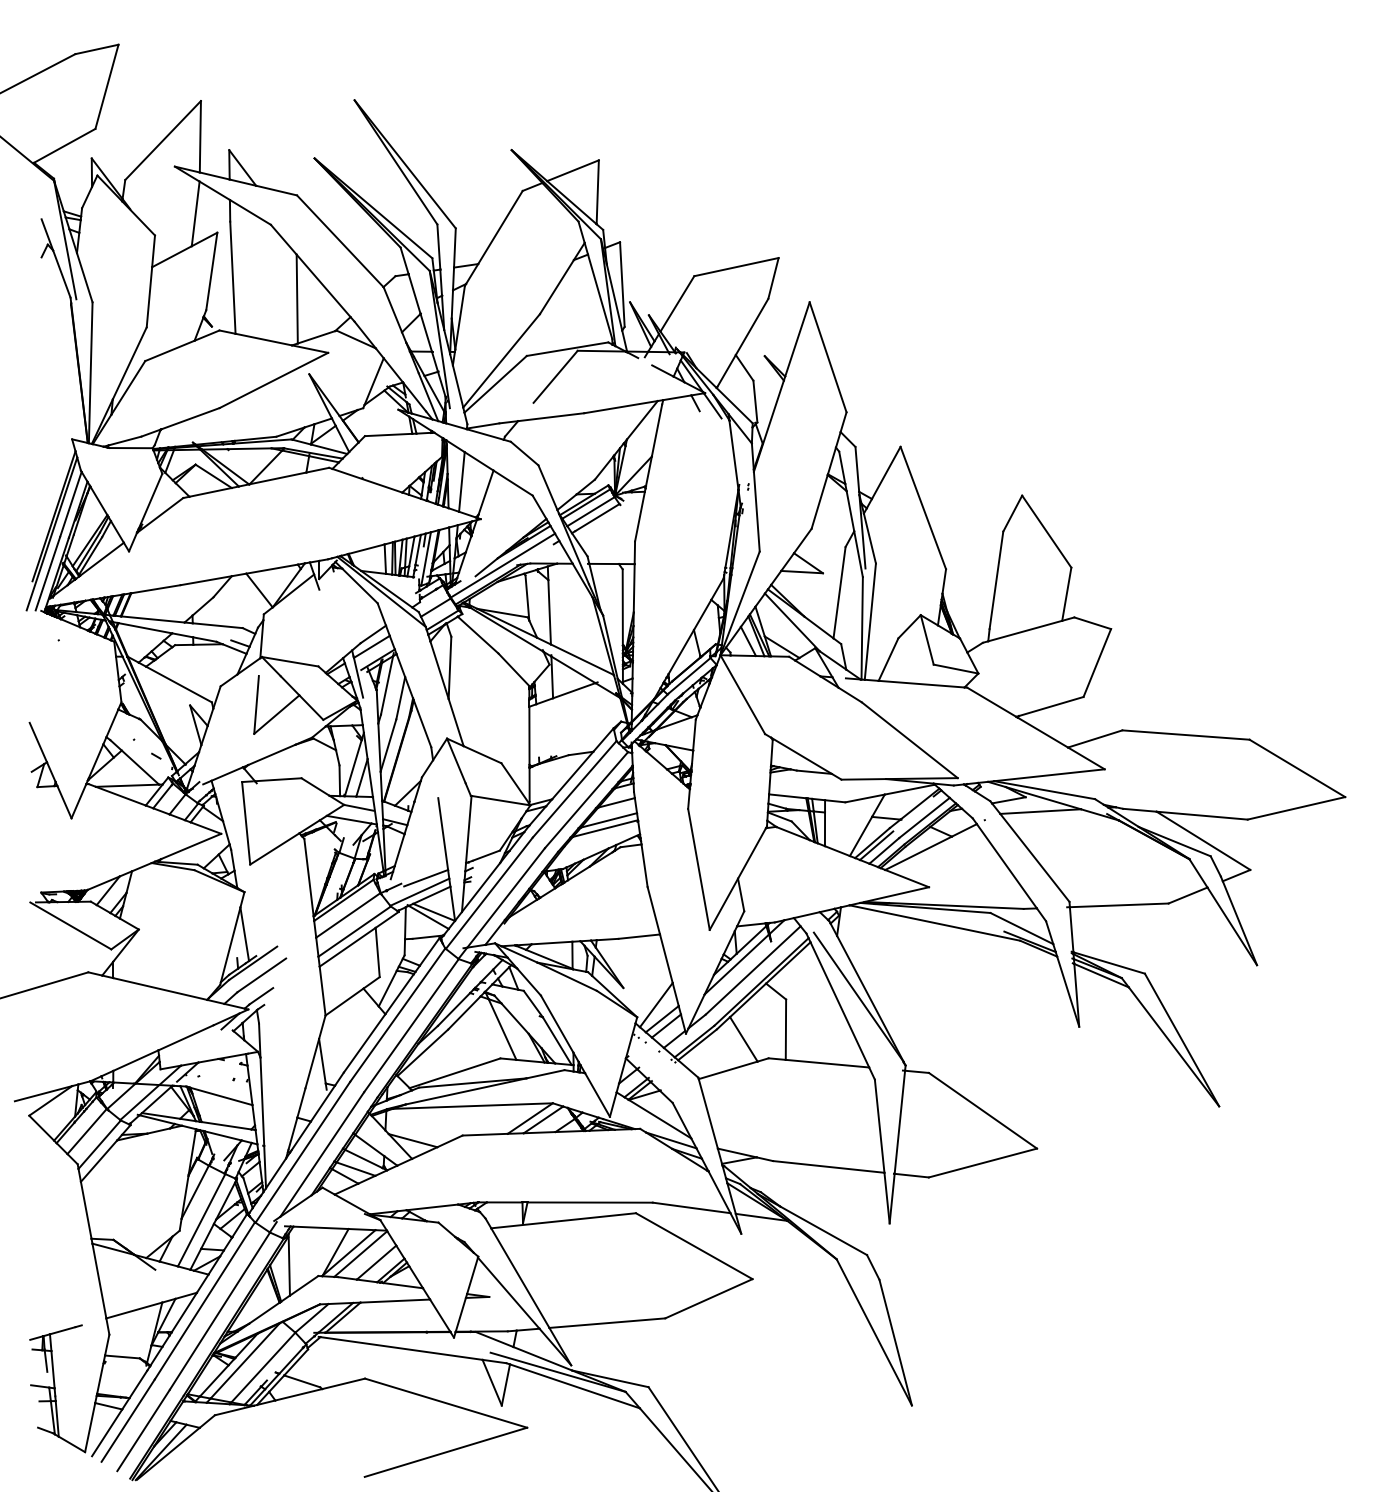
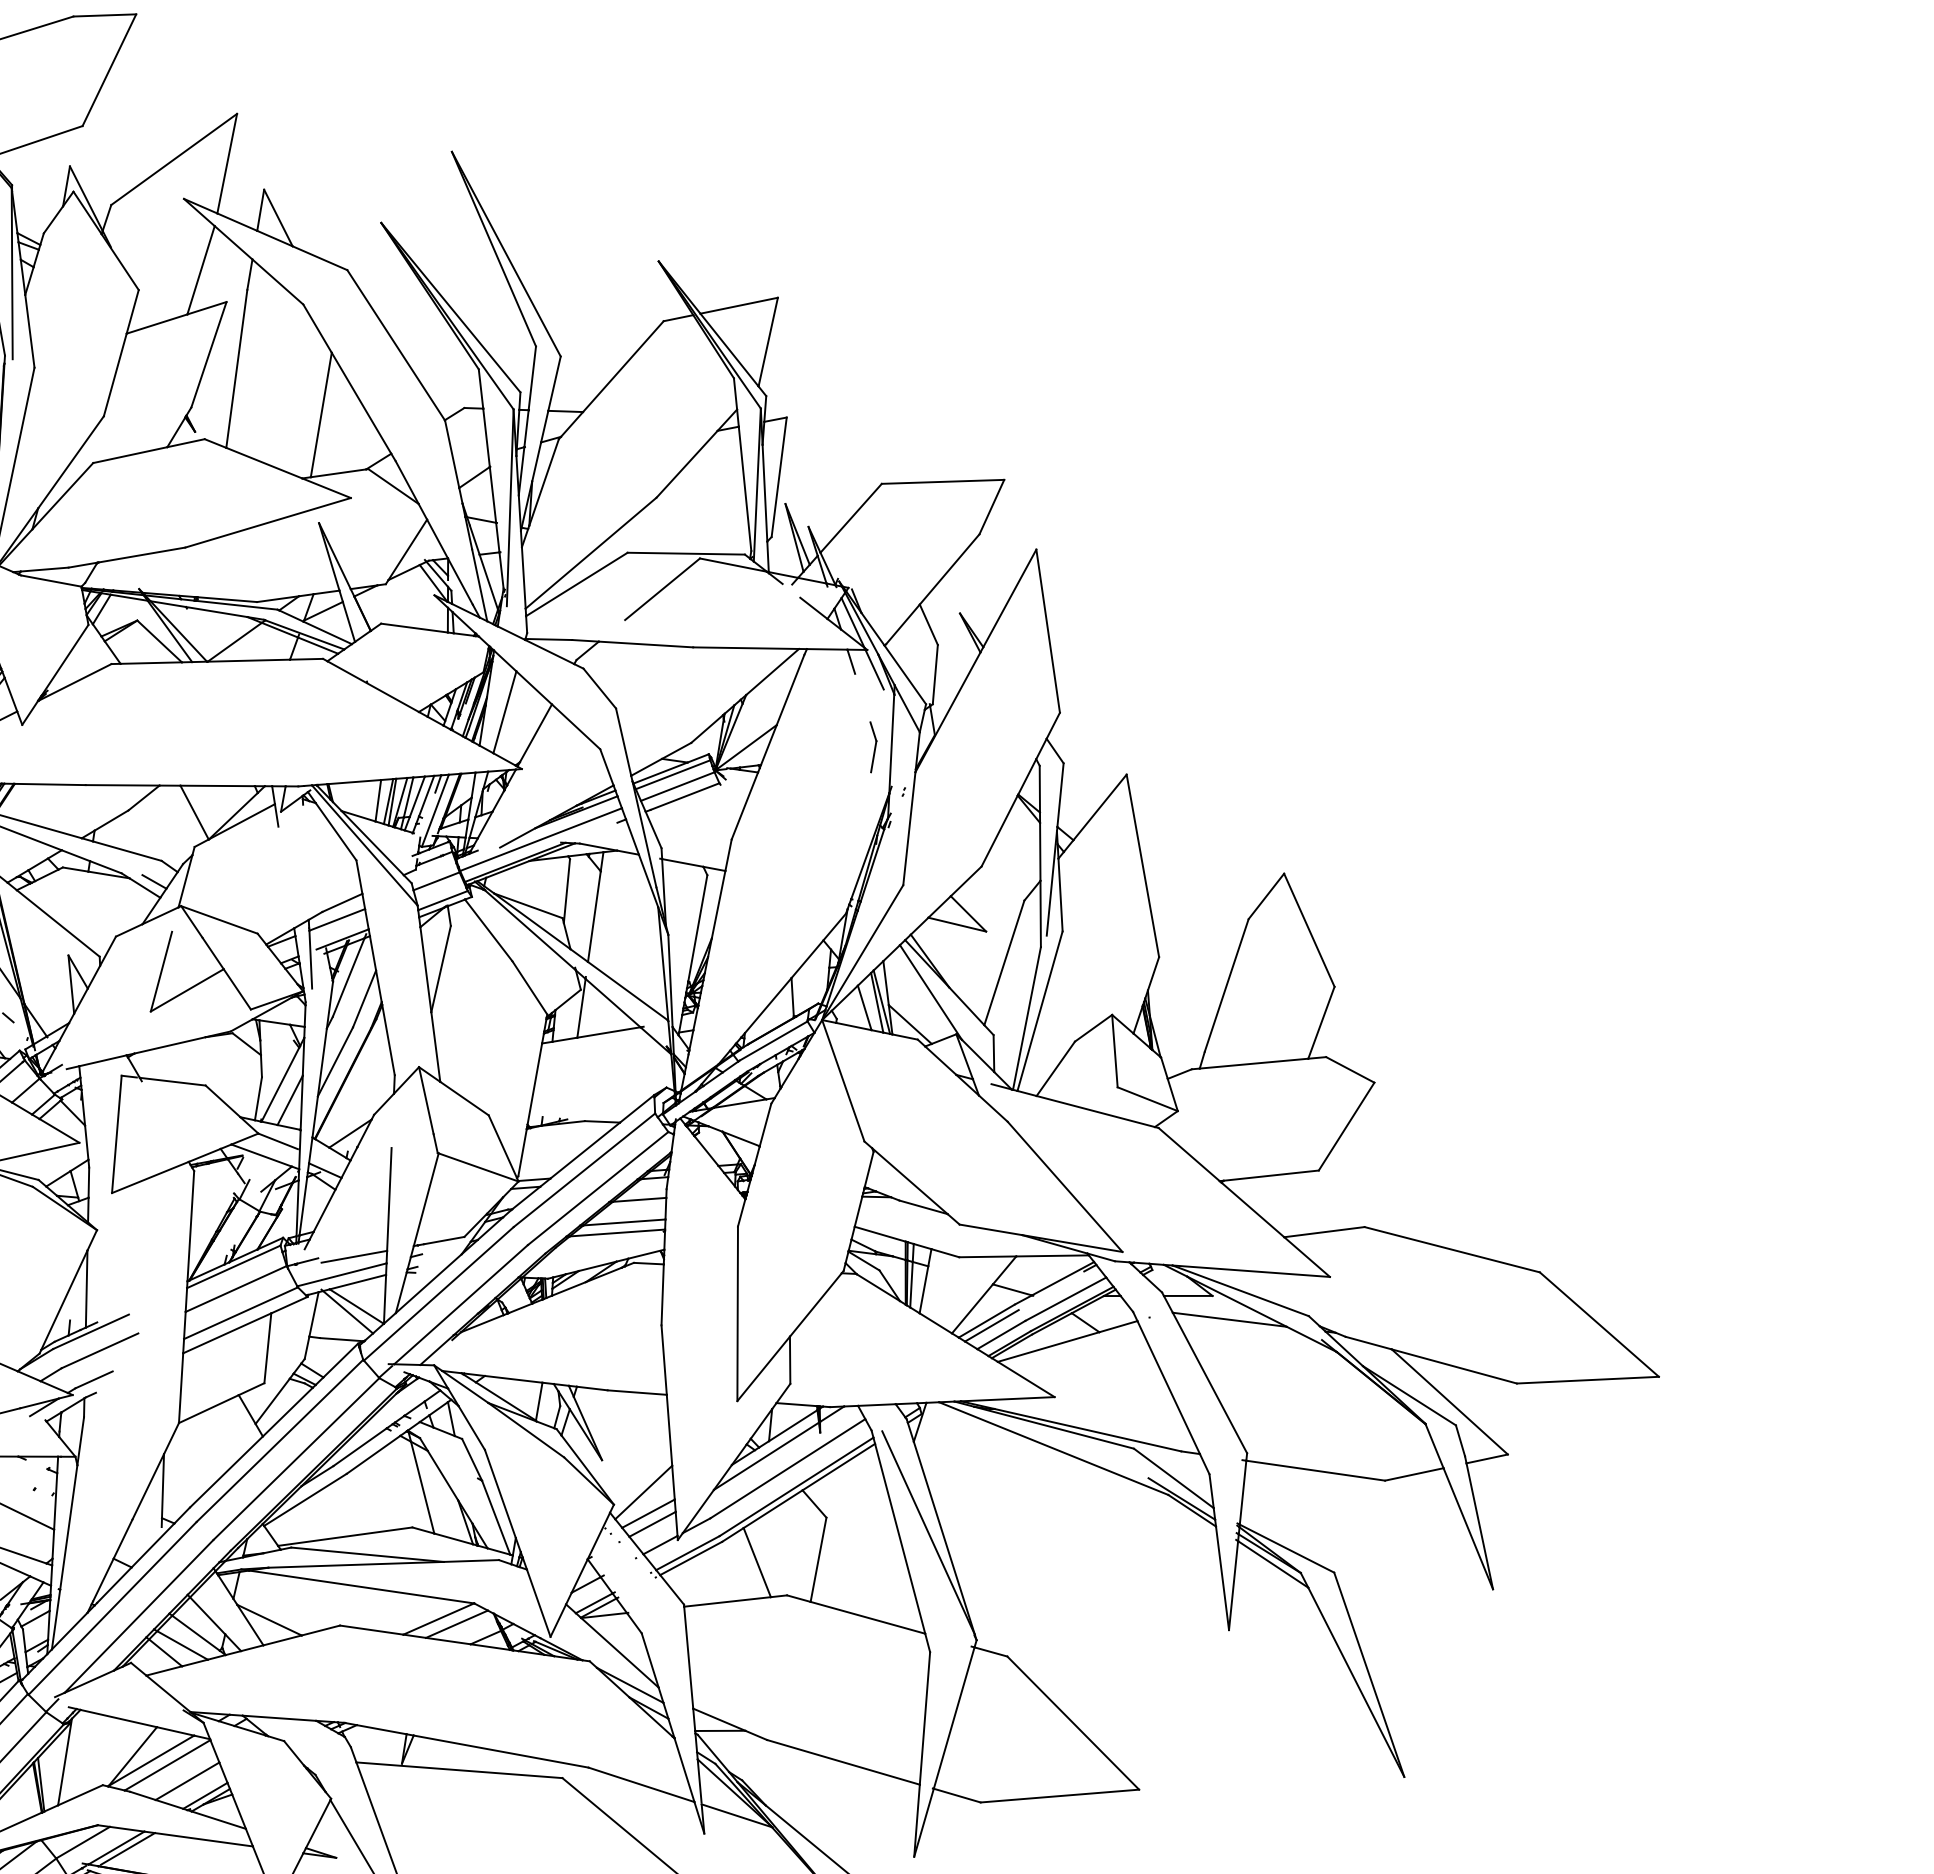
part: (719, 459) -> (870, 746), added

